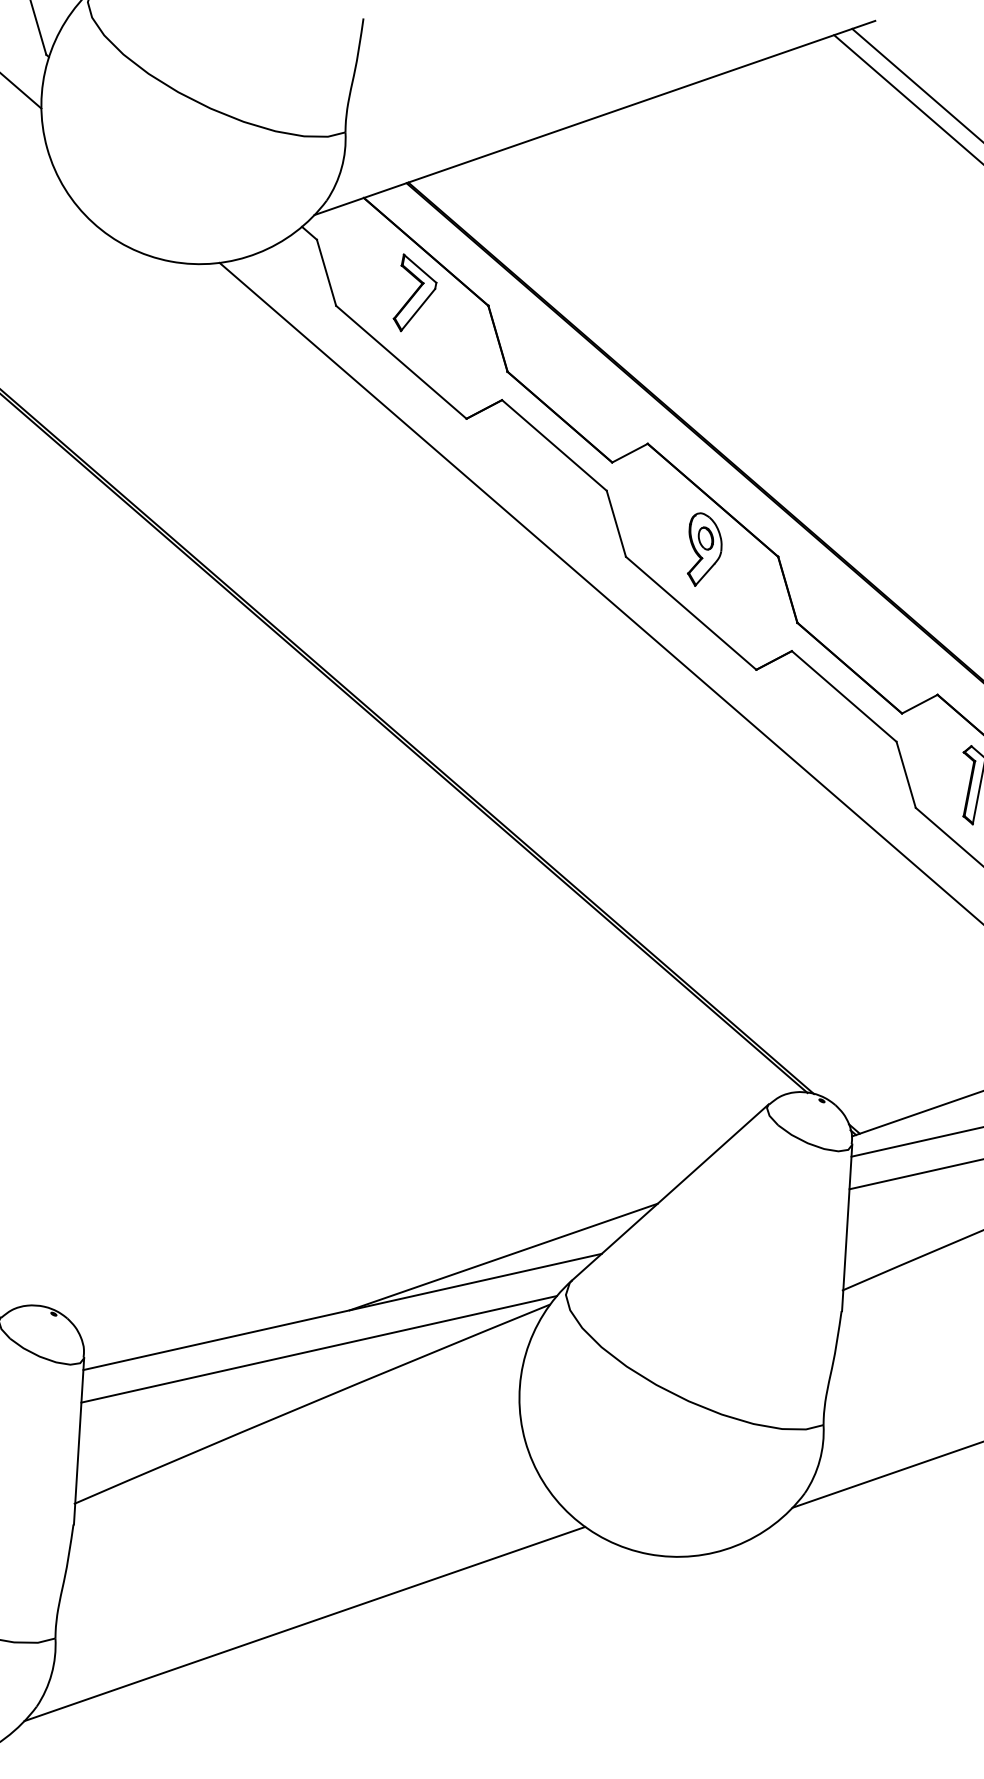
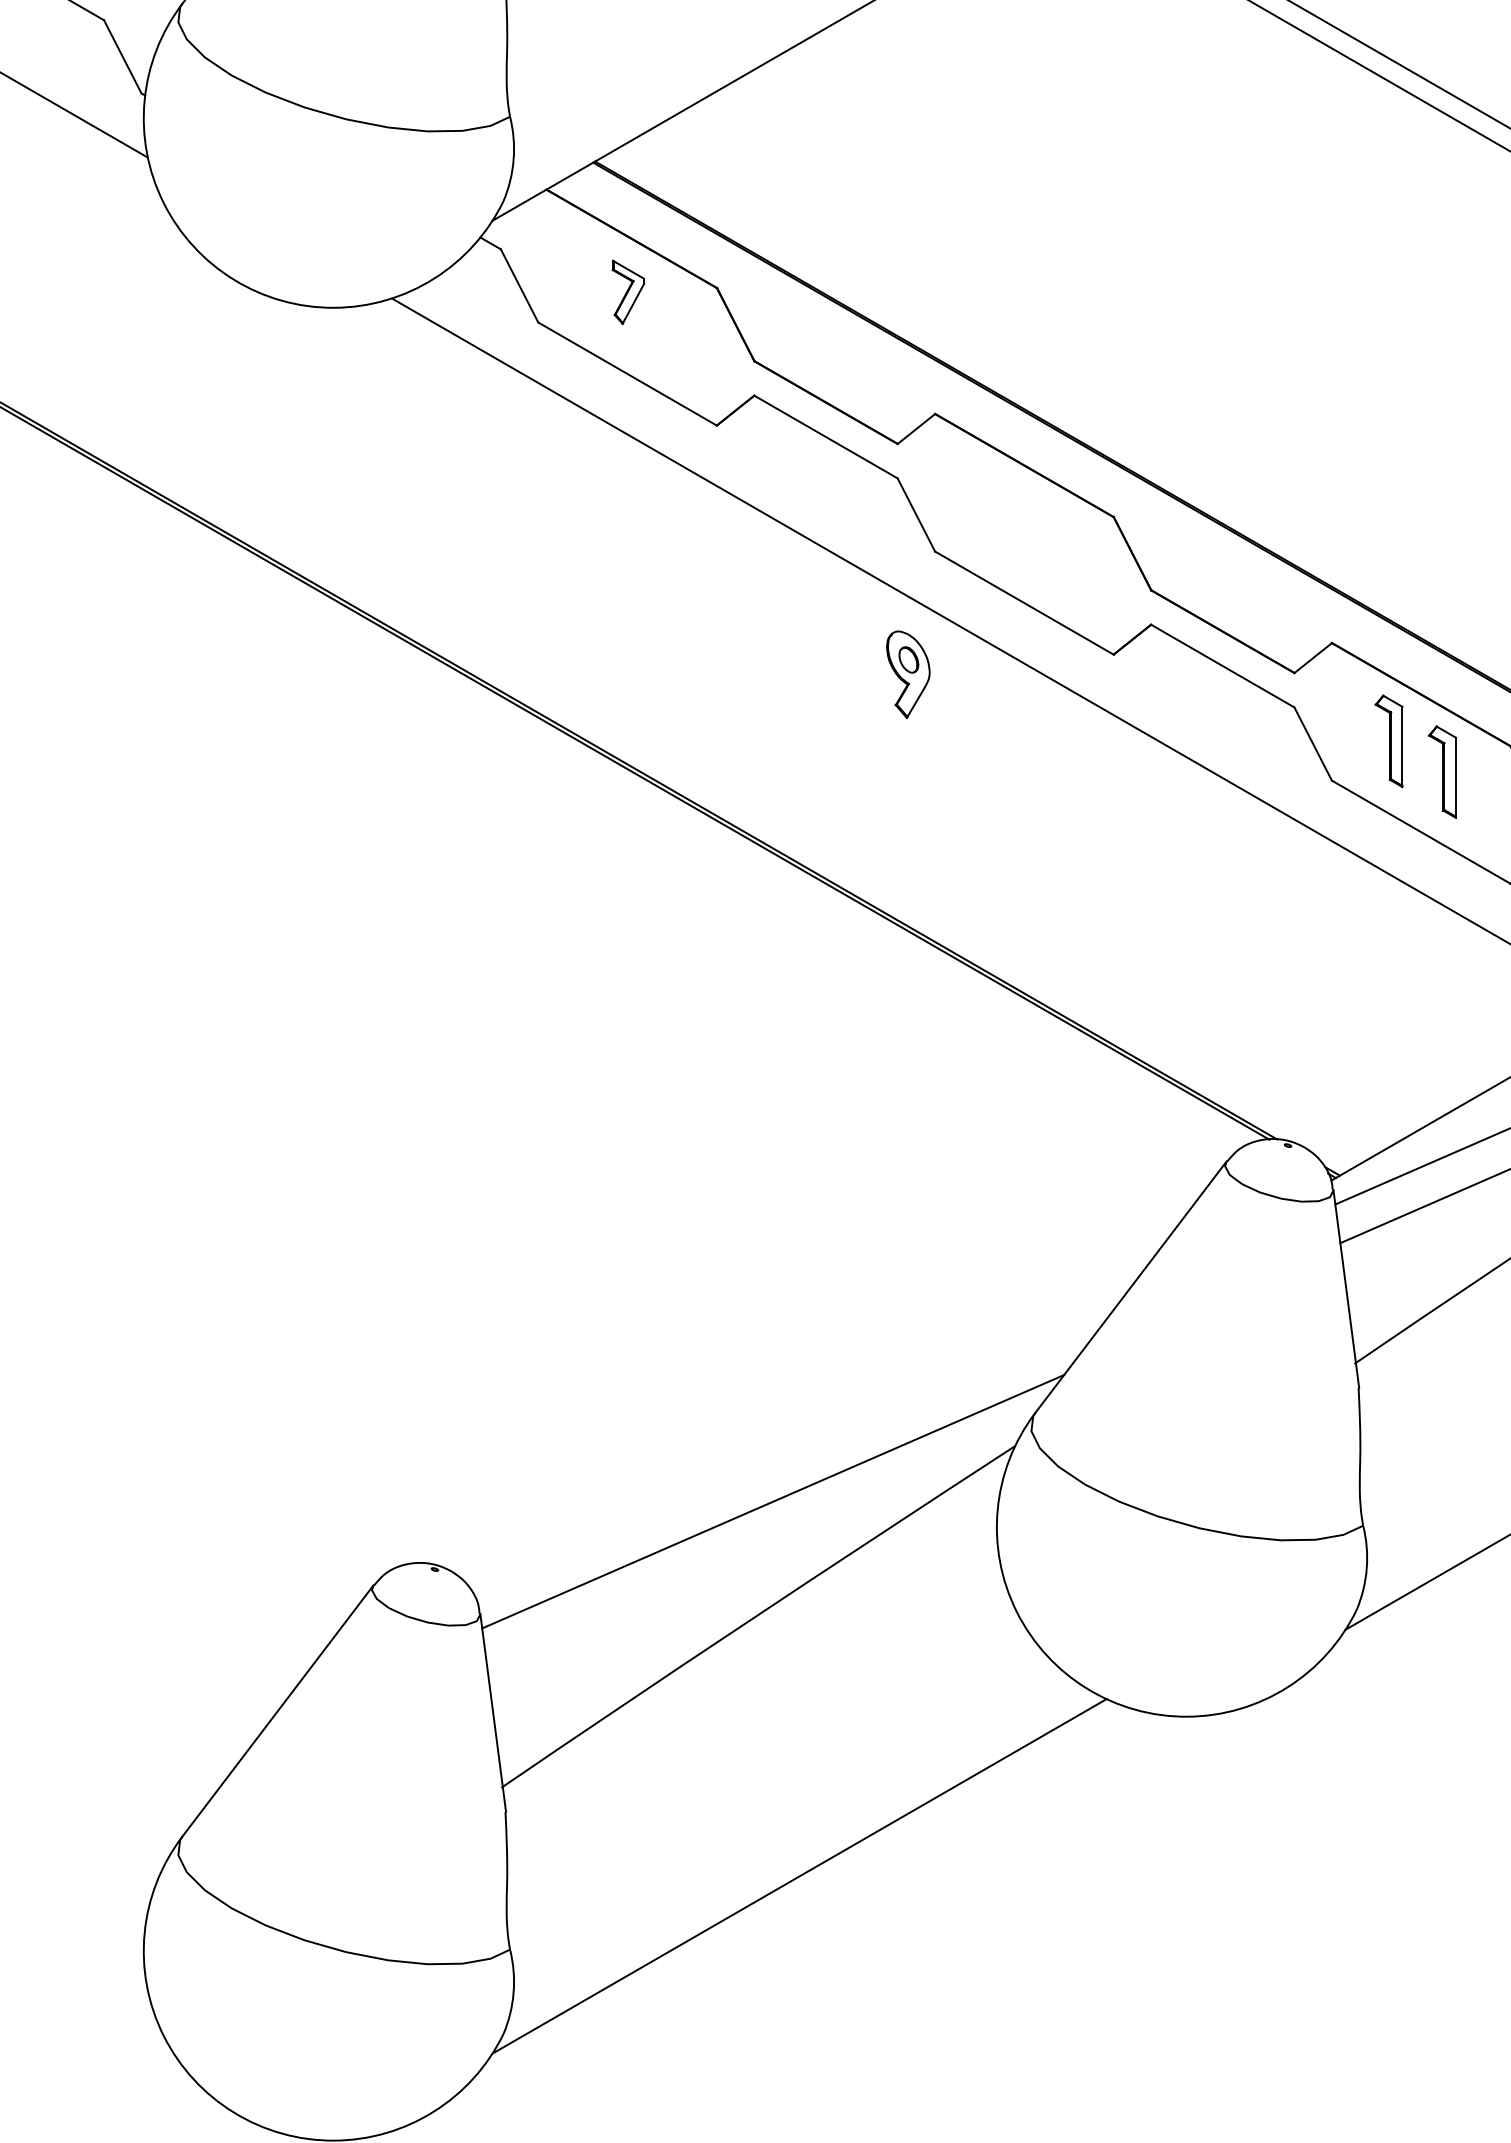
part: (415, 295) -> (628, 292), size x0.7
part: (703, 550) -> (908, 674), moved
line: (503, 1256) -> (949, 1400), removed
line: (319, 1349) -> (754, 1550), removed

